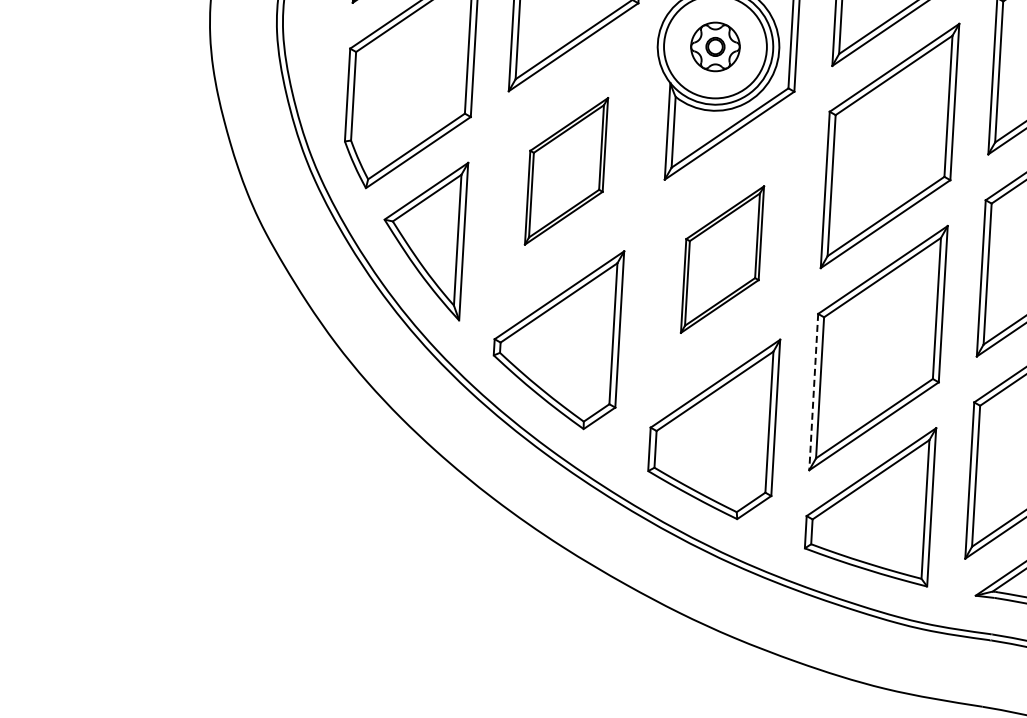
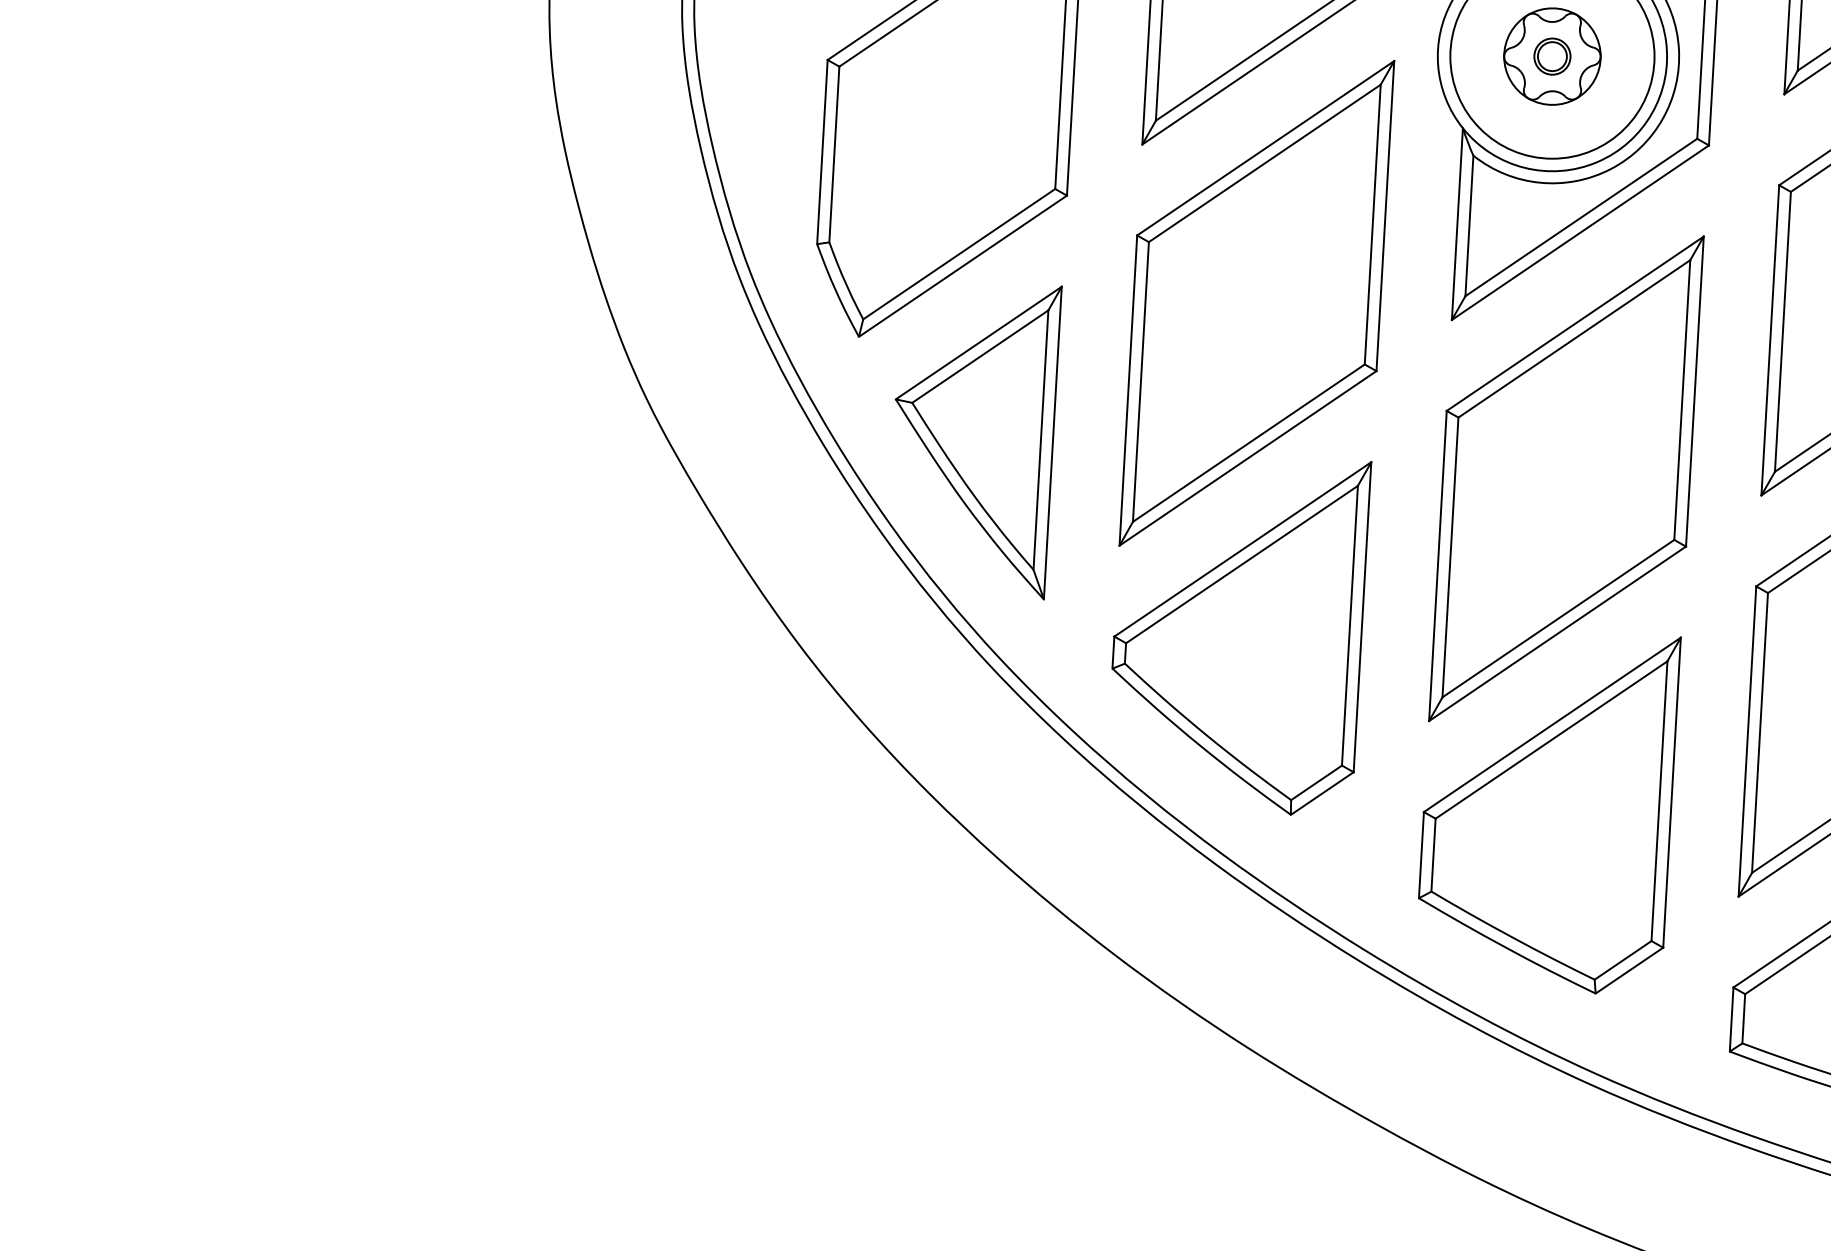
part: (566, 171) -> (1256, 303), size x1.67
part: (722, 259) -> (1566, 478), size x1.67
line: (813, 392) -> (1746, 742), dashed -> solid

